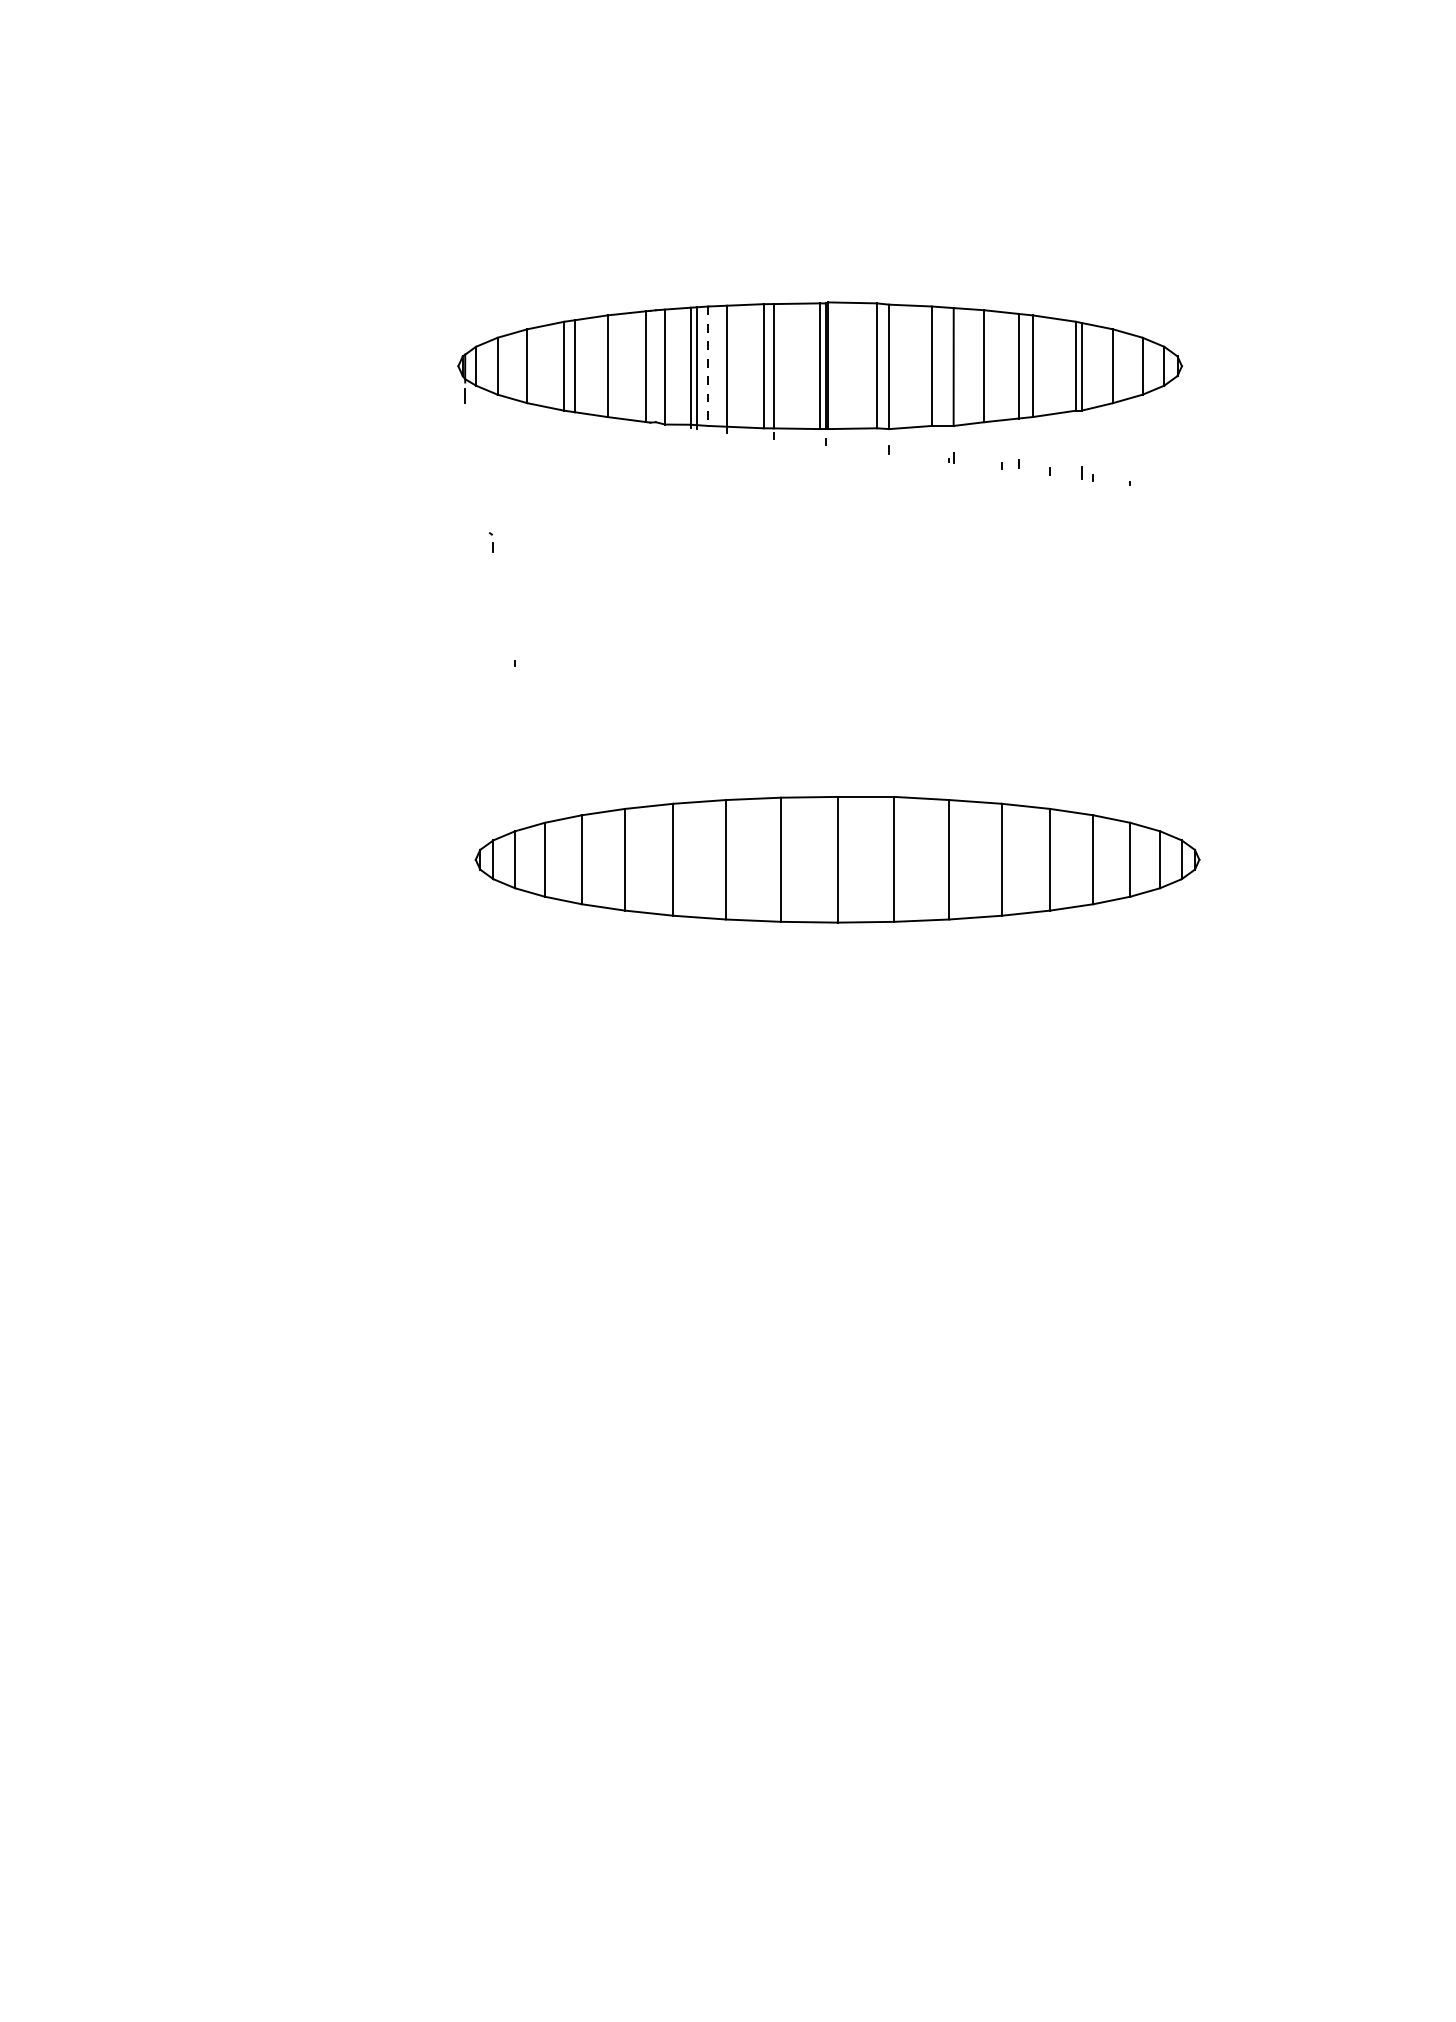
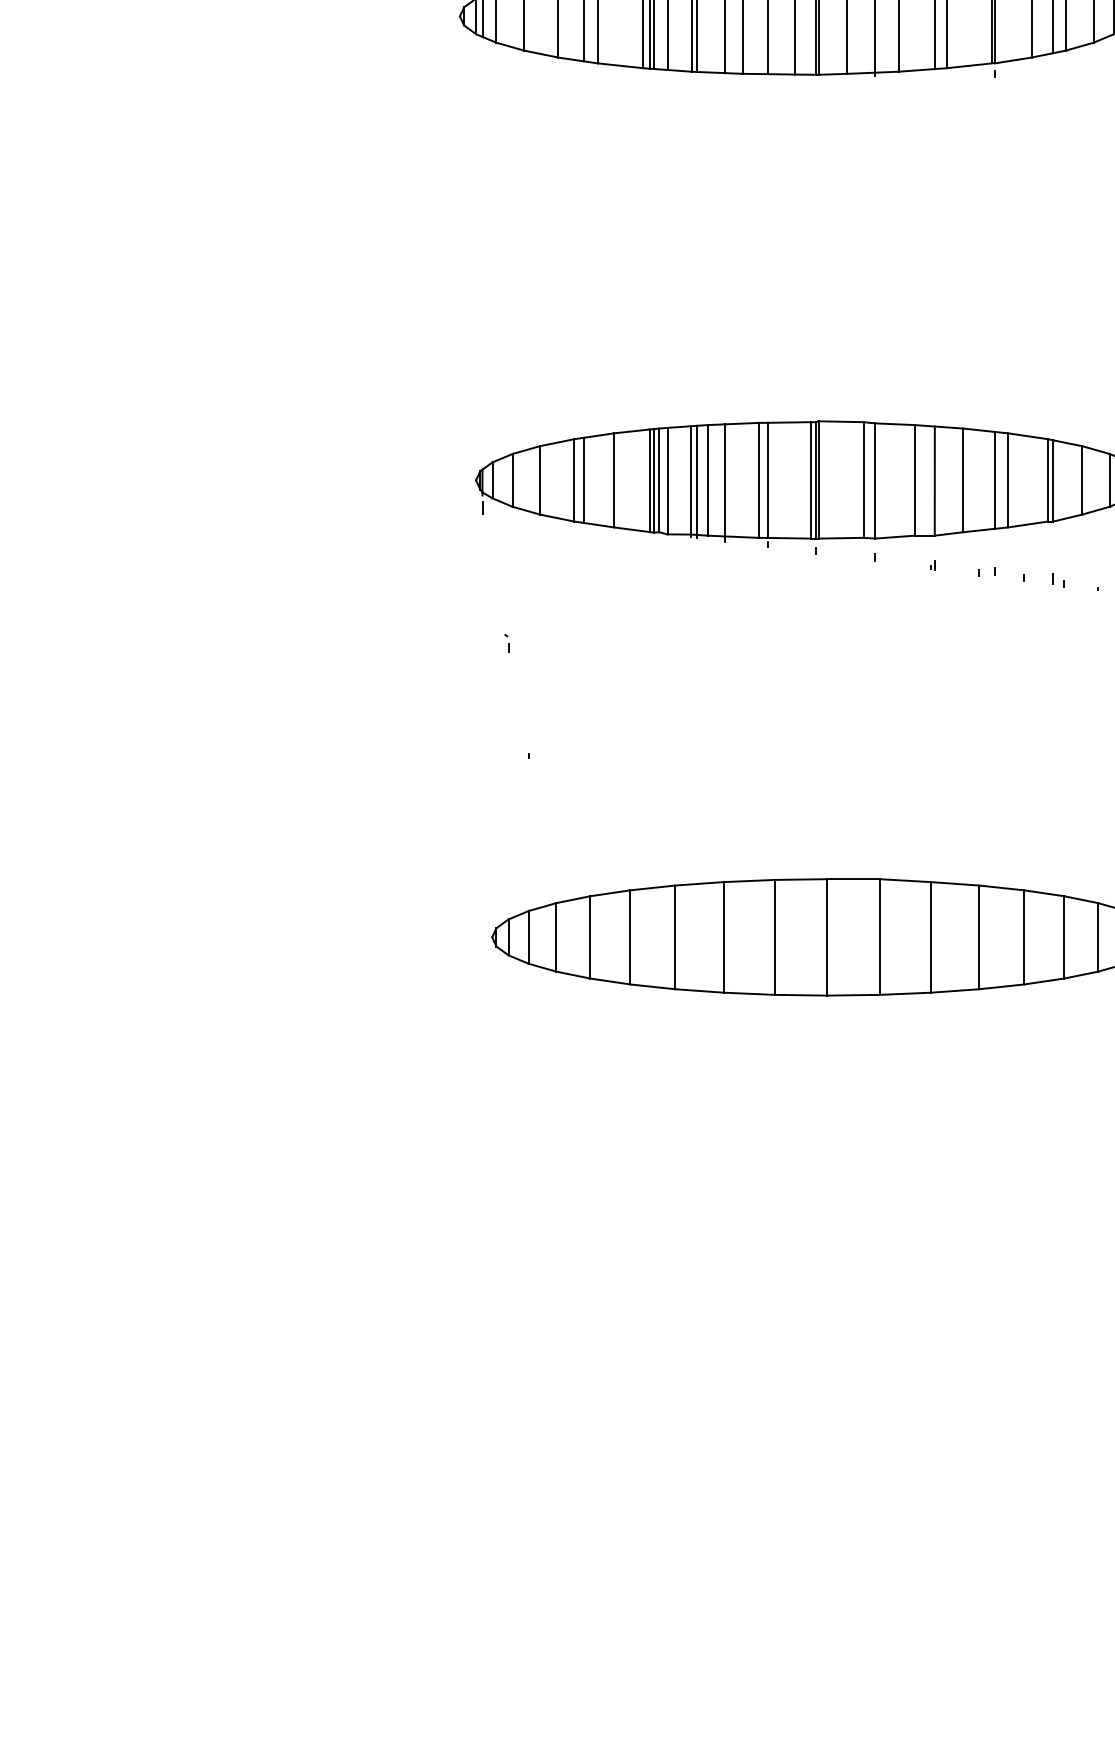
line: (650, 366) -> (654, 480), added
line: (655, 366) -> (658, 480), added
line: (708, 366) -> (707, 480), dashed -> solid

